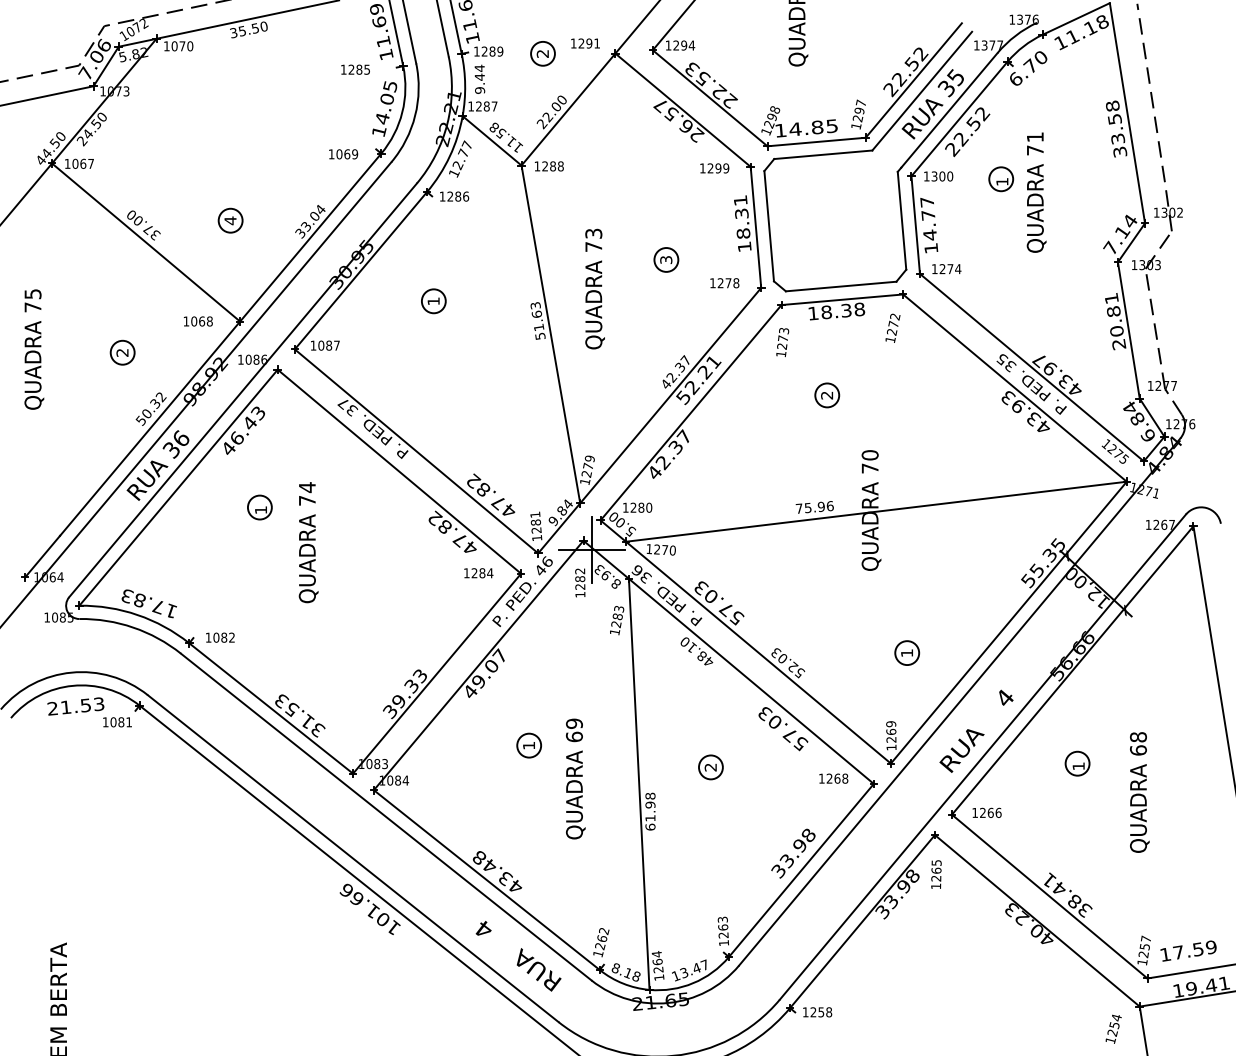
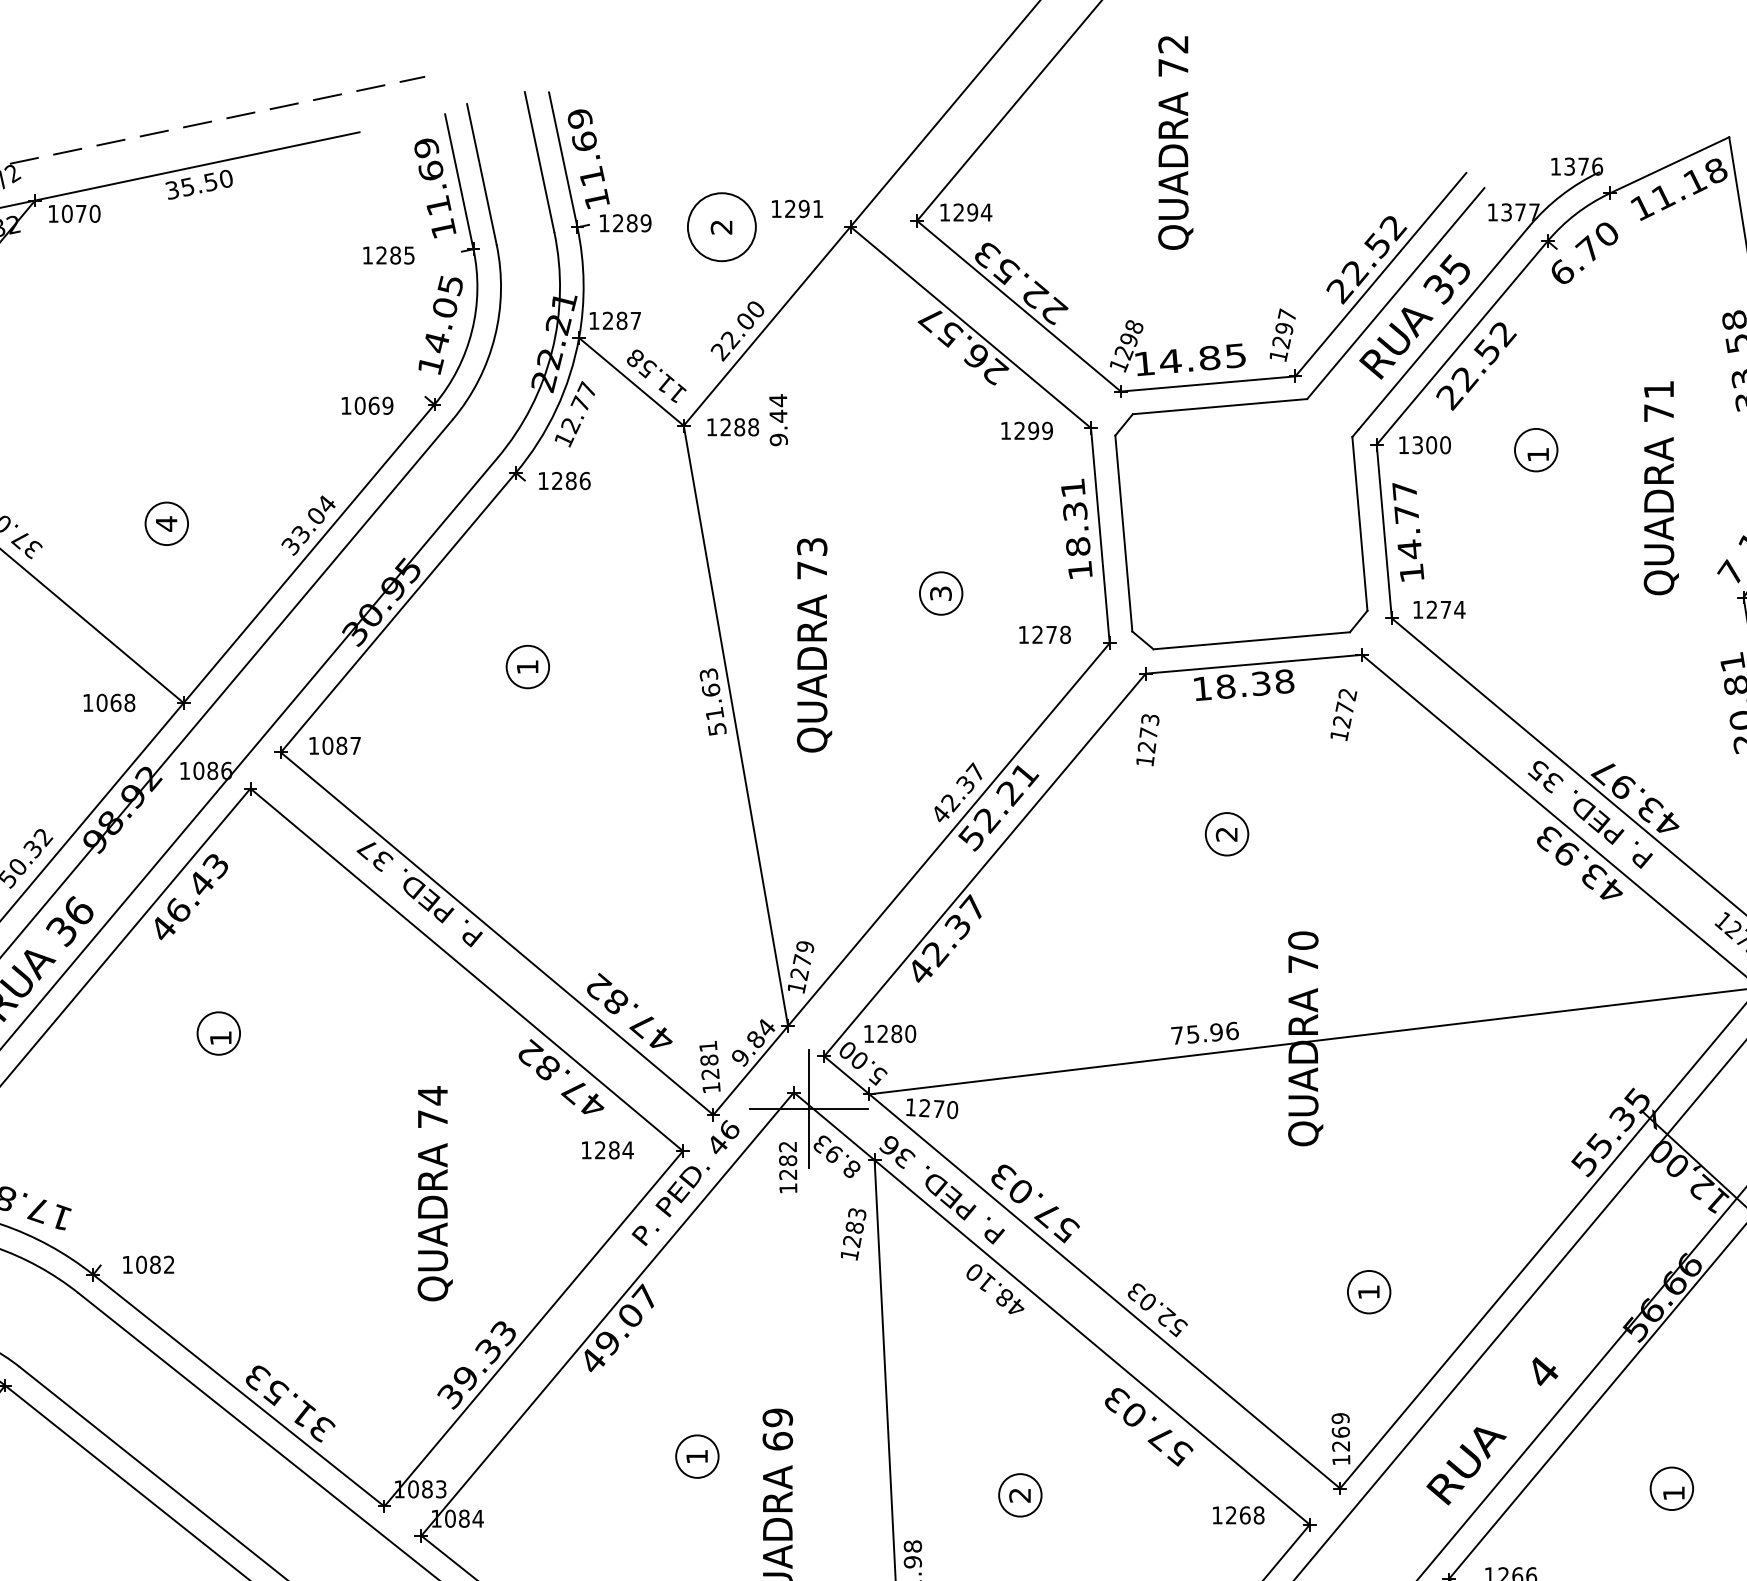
circle: (542, 53) -> (721, 226), size x1.6
text: (479, 78) -> (777, 418), moved
text: (1036, 192) -> (1661, 487), moved
text: (308, 542) -> (434, 1193), moved

